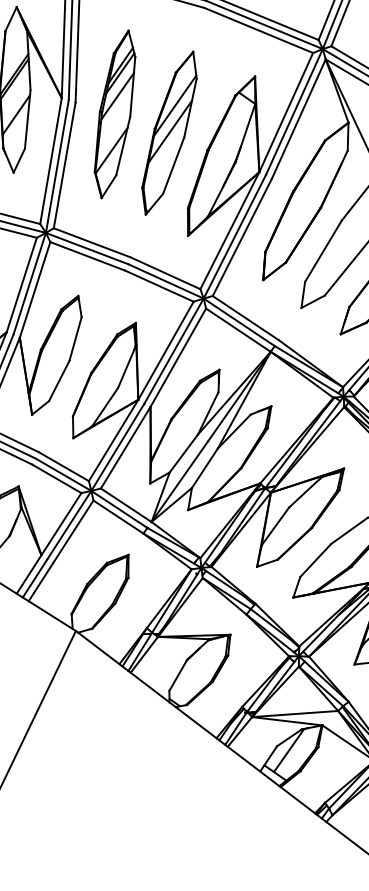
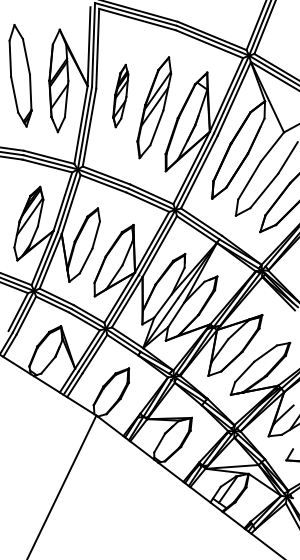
part: (114, 113) -> (120, 95), size x0.6

